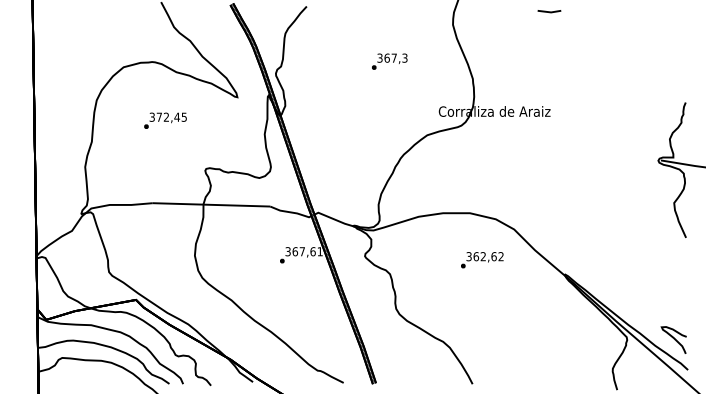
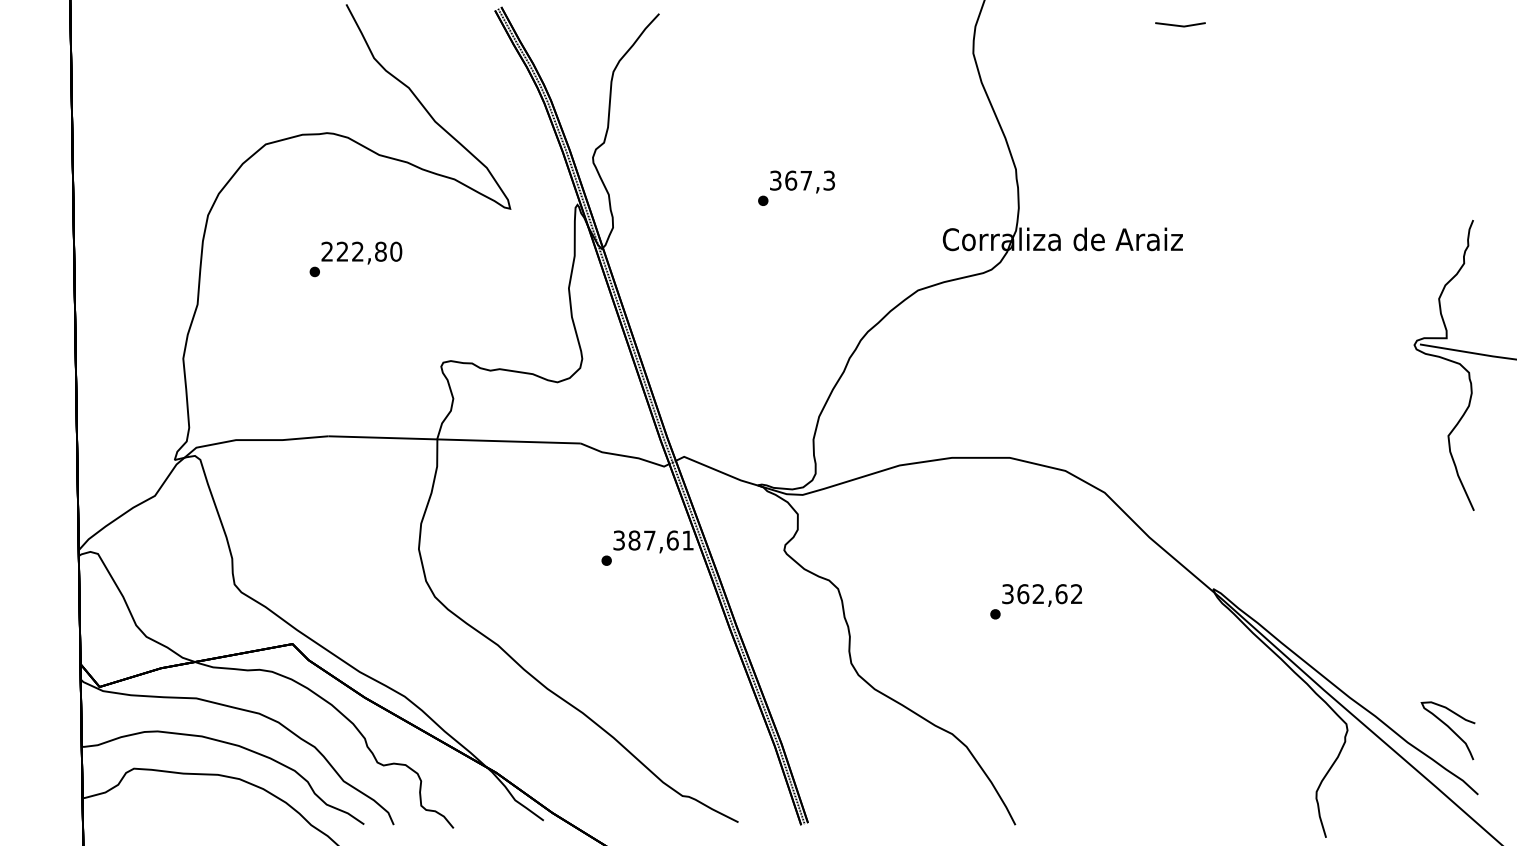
text: (389, 61) -> (796, 187), moved
text: (168, 116) -> (362, 250), 372,45 -> 222,80
text: (294, 251) -> (632, 540), 367,61 -> 387,61
text: (482, 260) -> (1036, 602), moved

